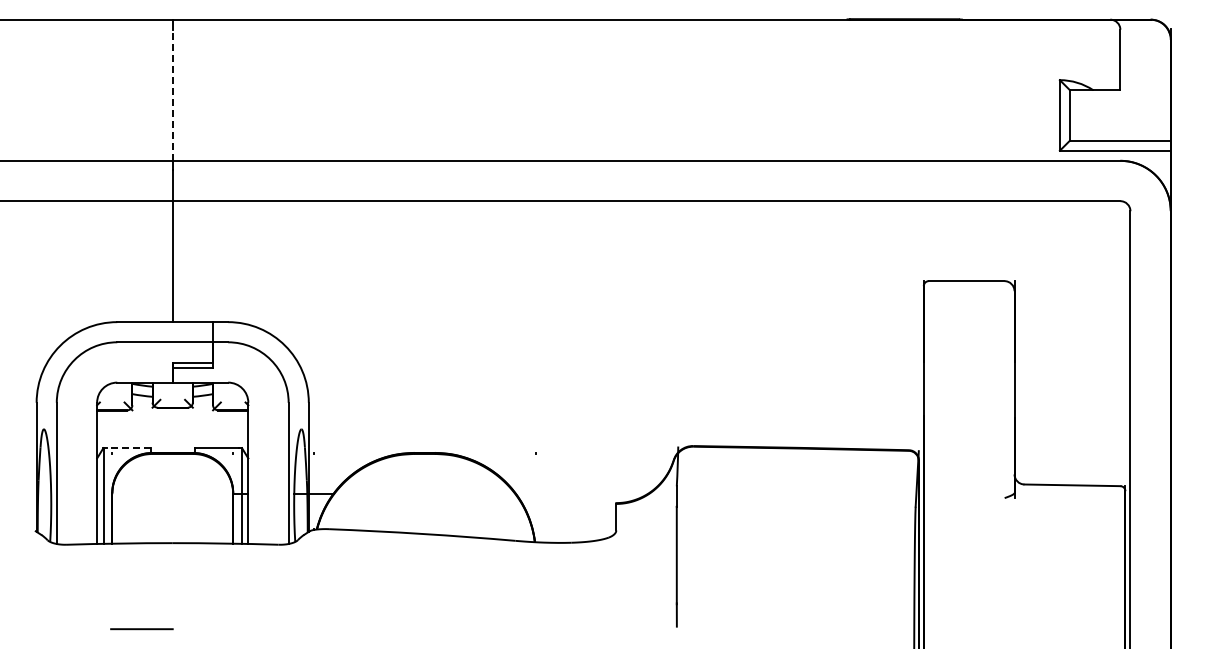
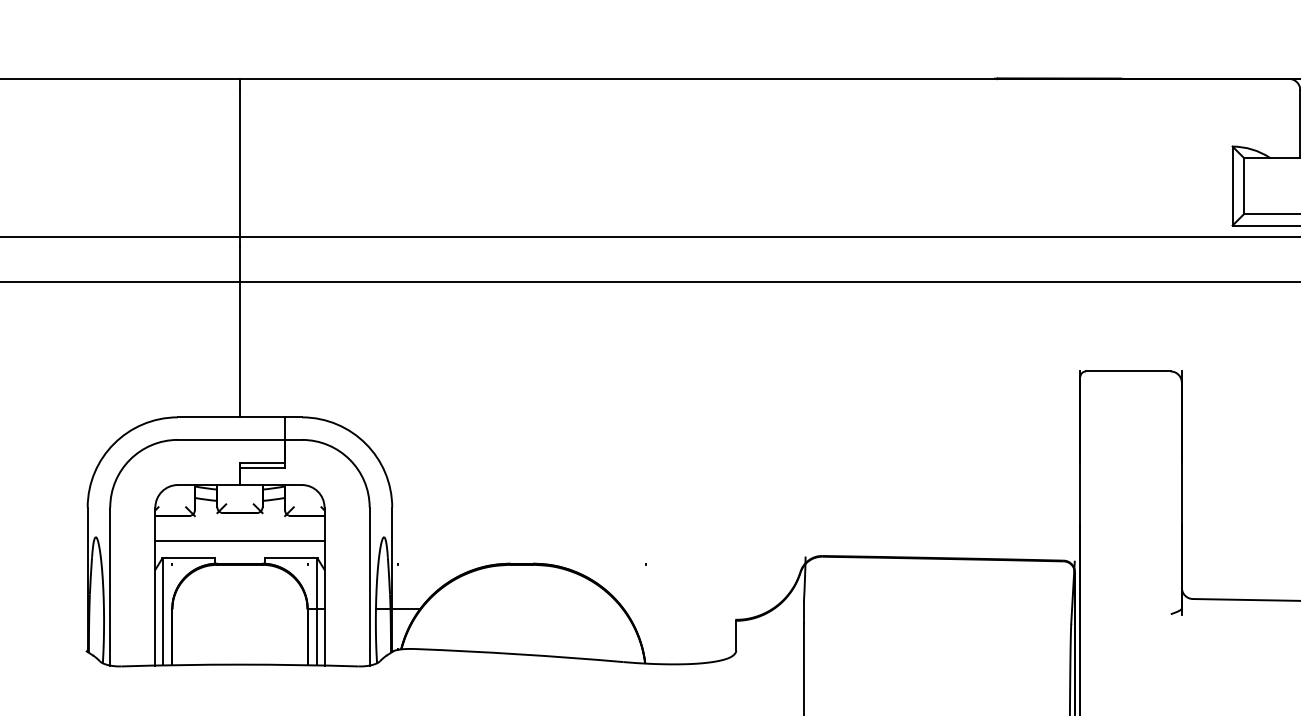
line: (172, 95) -> (239, 163), dashed -> solid
line: (172, 433) -> (239, 541), added
line: (128, 448) -> (190, 558), dashed -> solid

